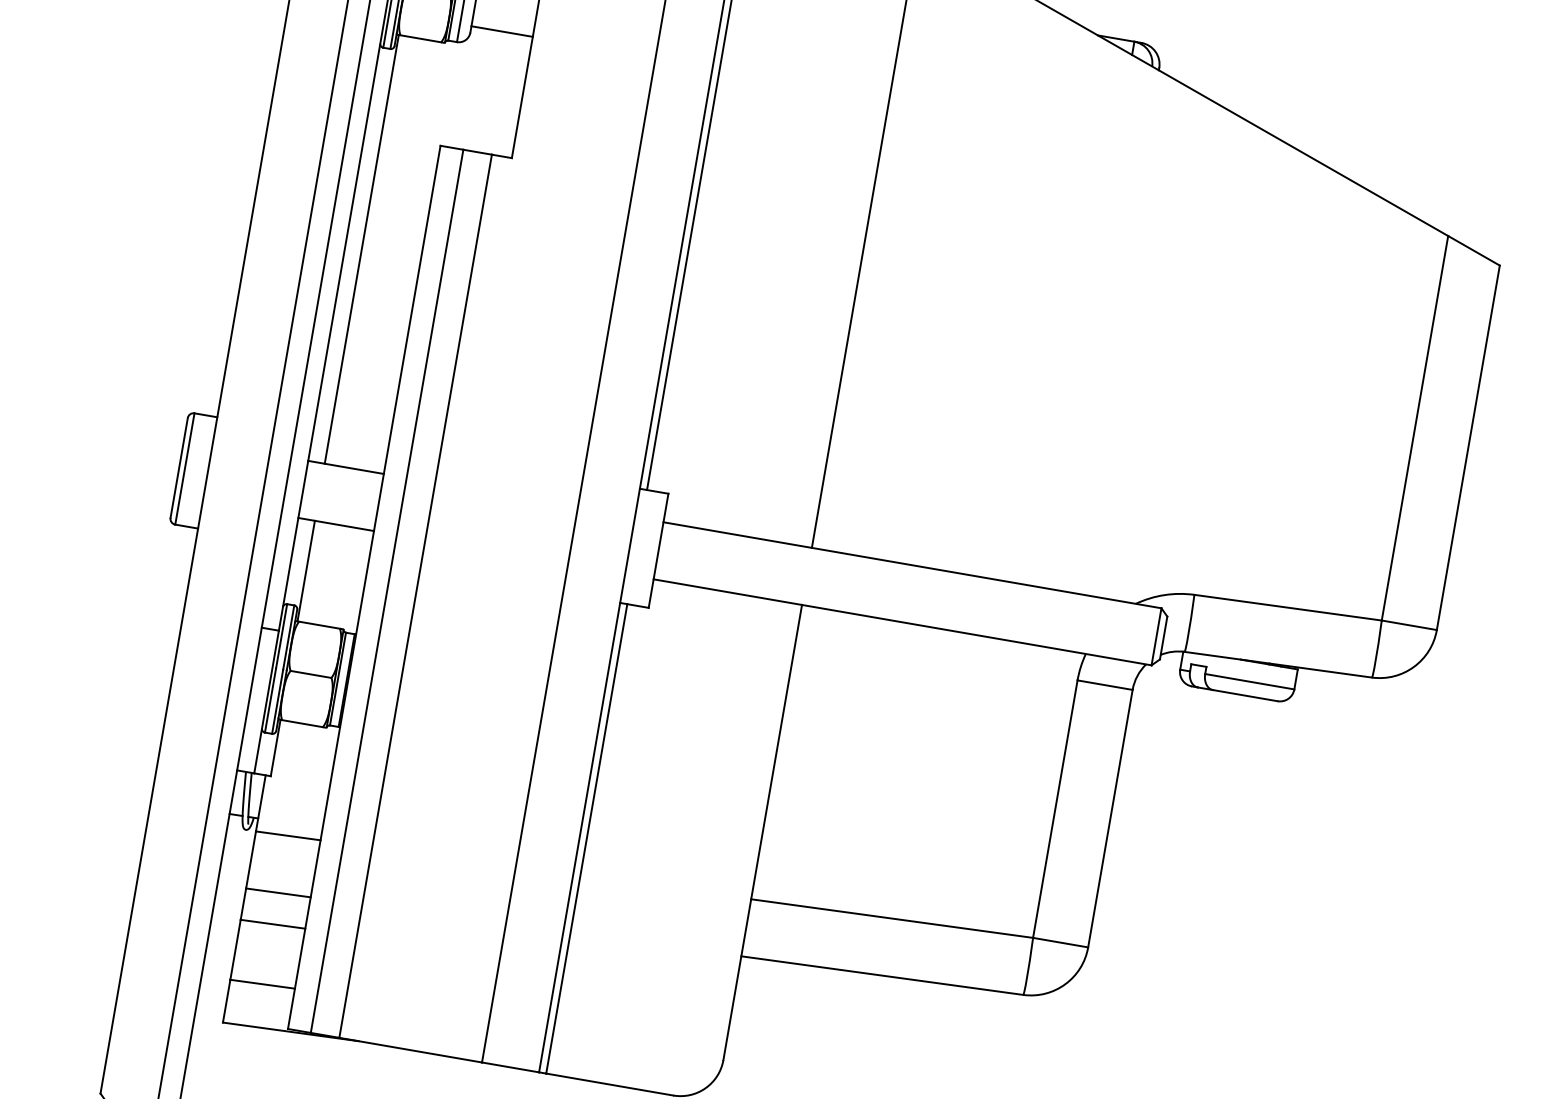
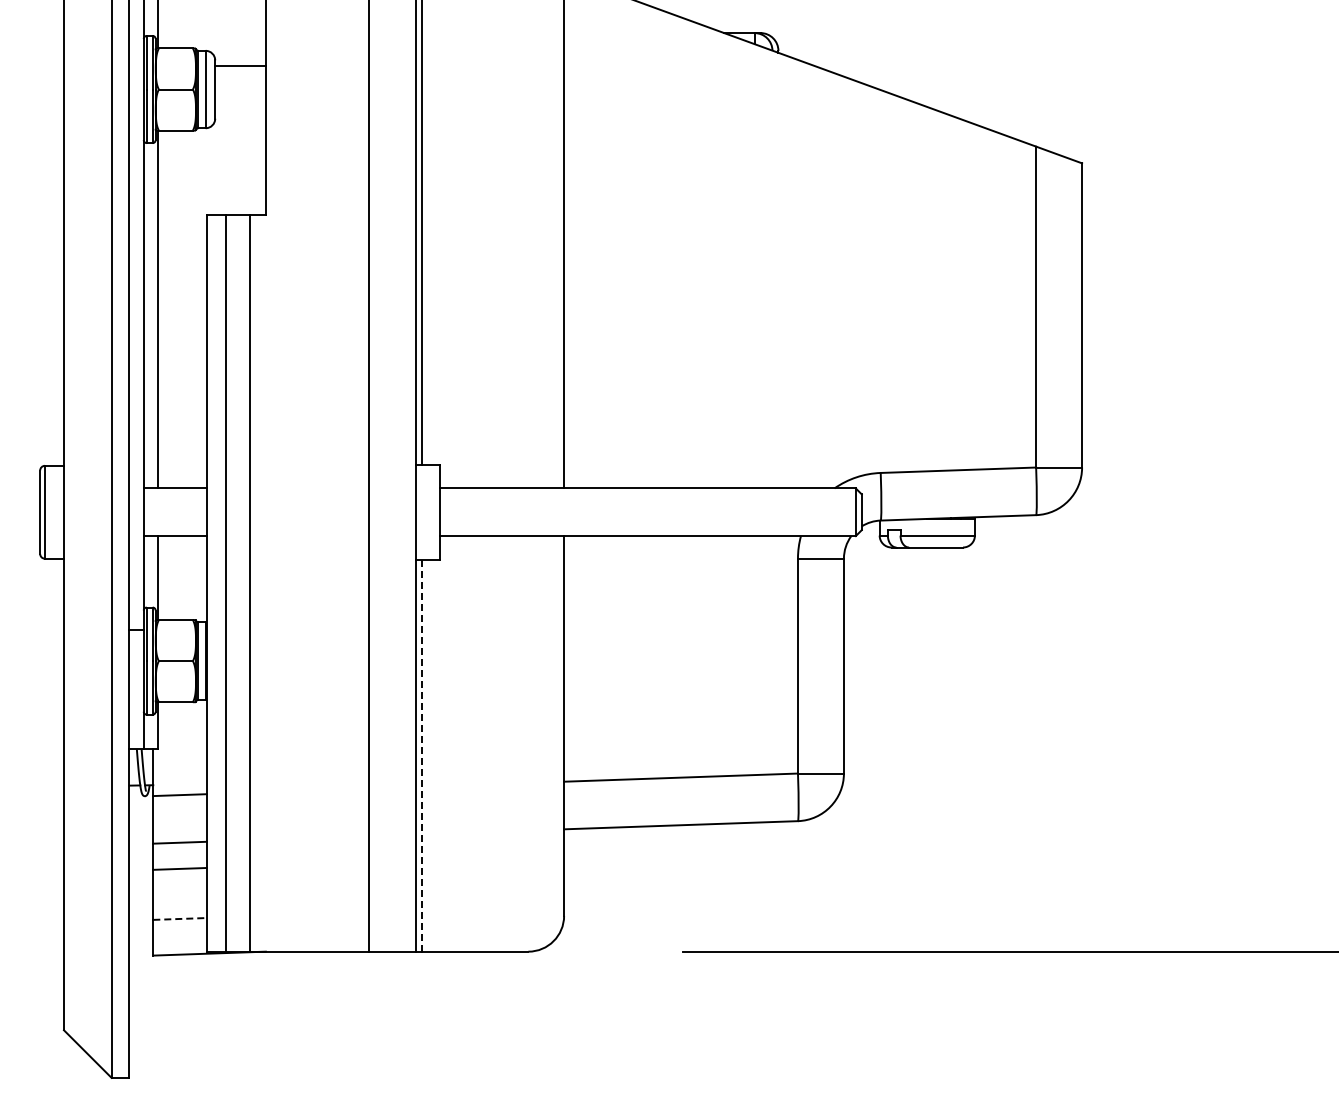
line: (501, 31) -> (240, 113), removed
line: (586, 838) -> (422, 755), solid -> dashed
line: (263, 983) -> (180, 918), solid -> dashed

